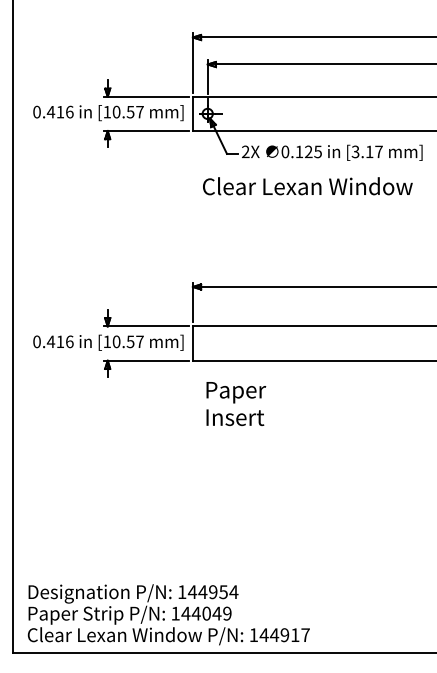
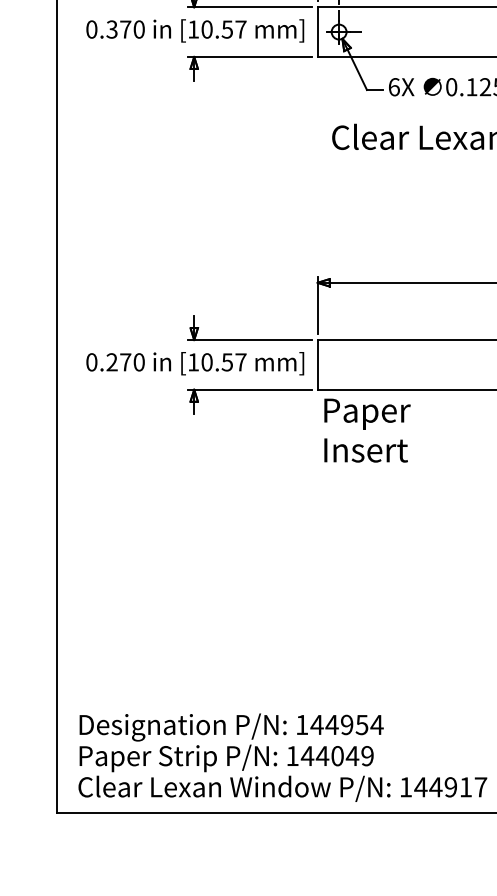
text: (59, 111) -> (124, 28), 0.416 -> 0.370
text: (245, 151) -> (393, 86), 2X -> 6X
text: (59, 341) -> (124, 361), 0.416 -> 0.270
text: (236, 403) -> (367, 429), moved

